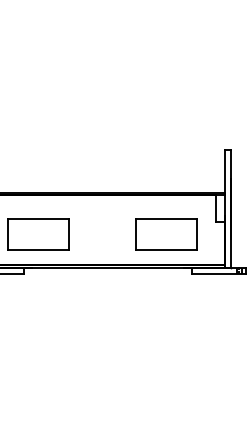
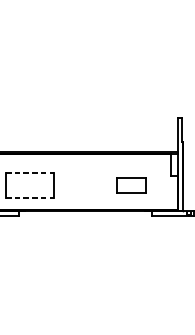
line: (38, 219) -> (30, 173), solid -> dashed
part: (166, 234) -> (131, 185), size x0.6
line: (38, 250) -> (30, 197), solid -> dashed

